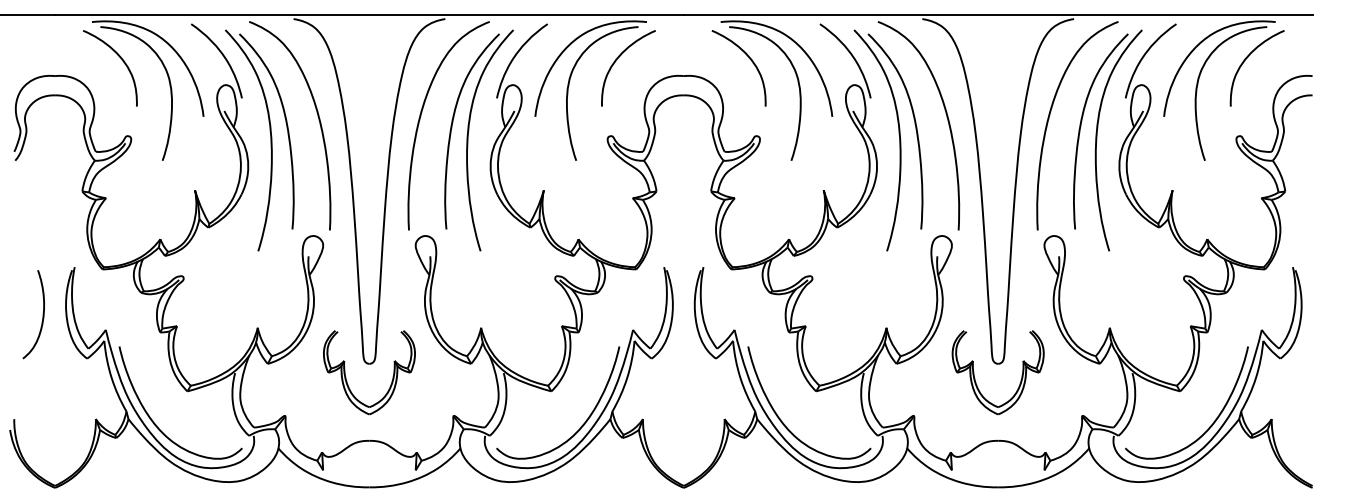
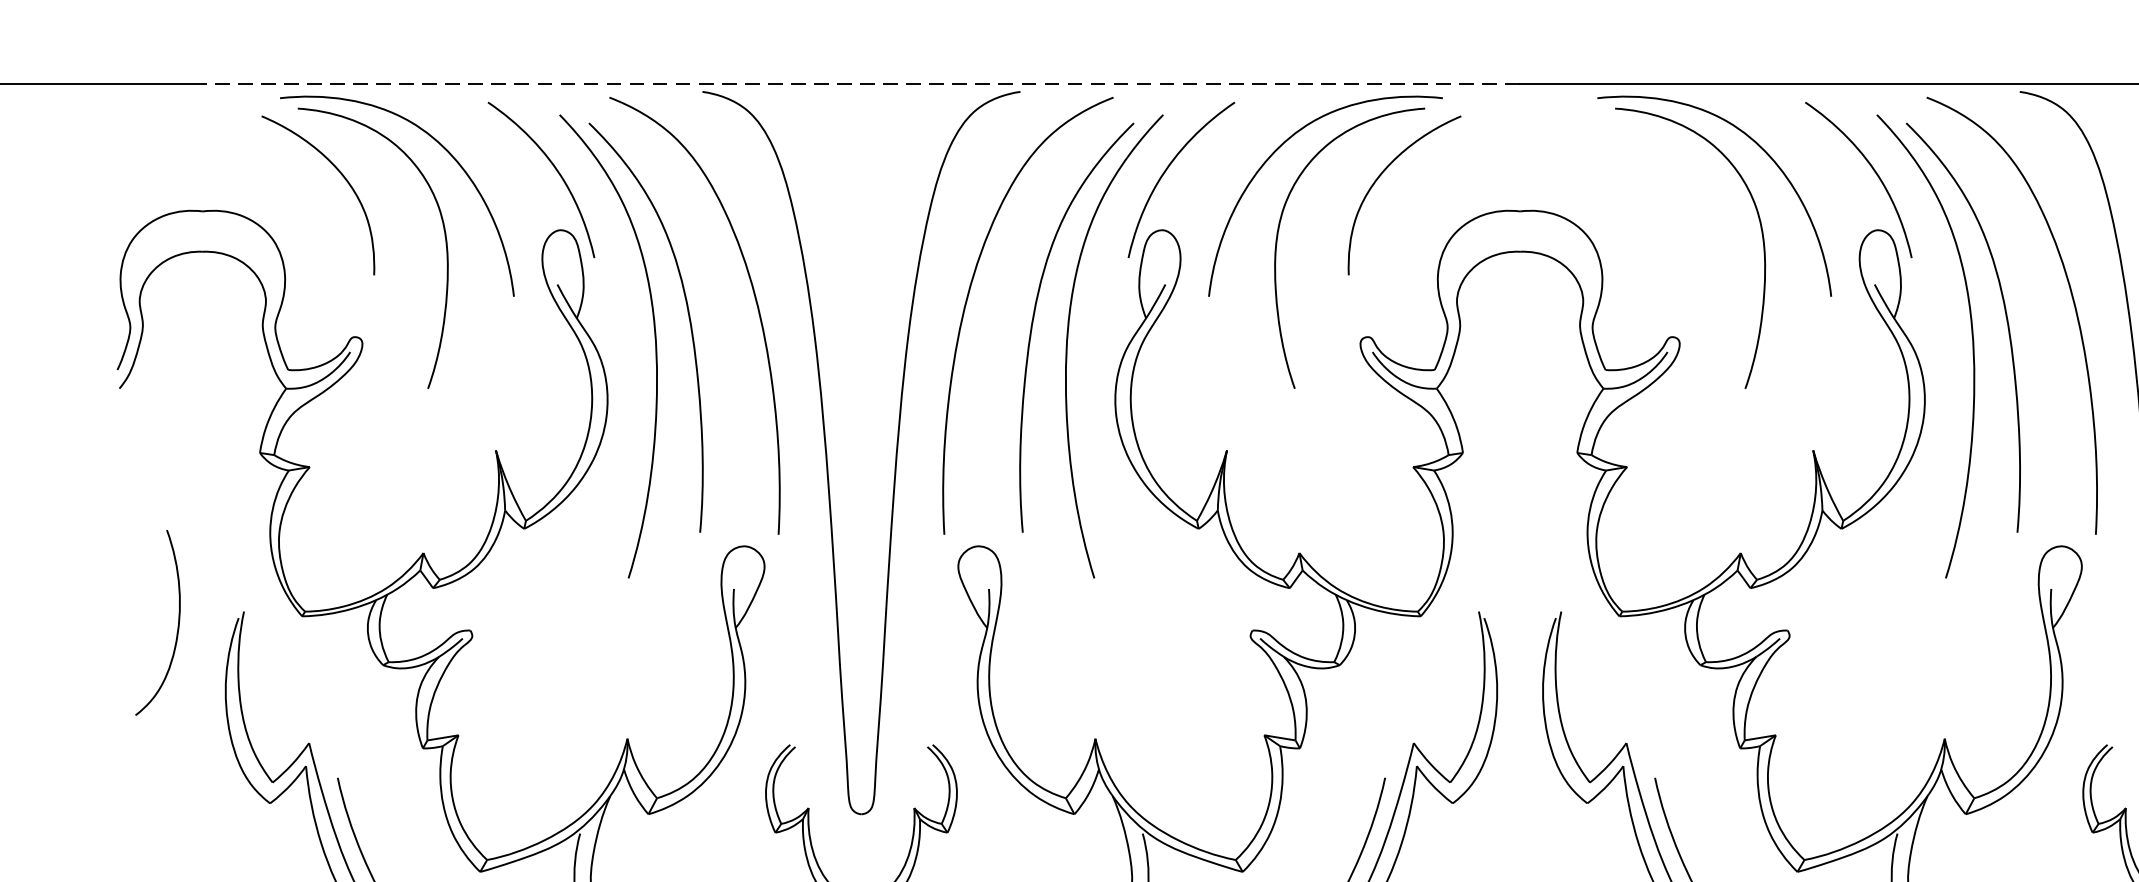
line: (368, 15) -> (859, 84), solid -> dashed
curve: (749, 59) -> (1657, 176), removed
curve: (42, 314) -> (176, 622), moved

